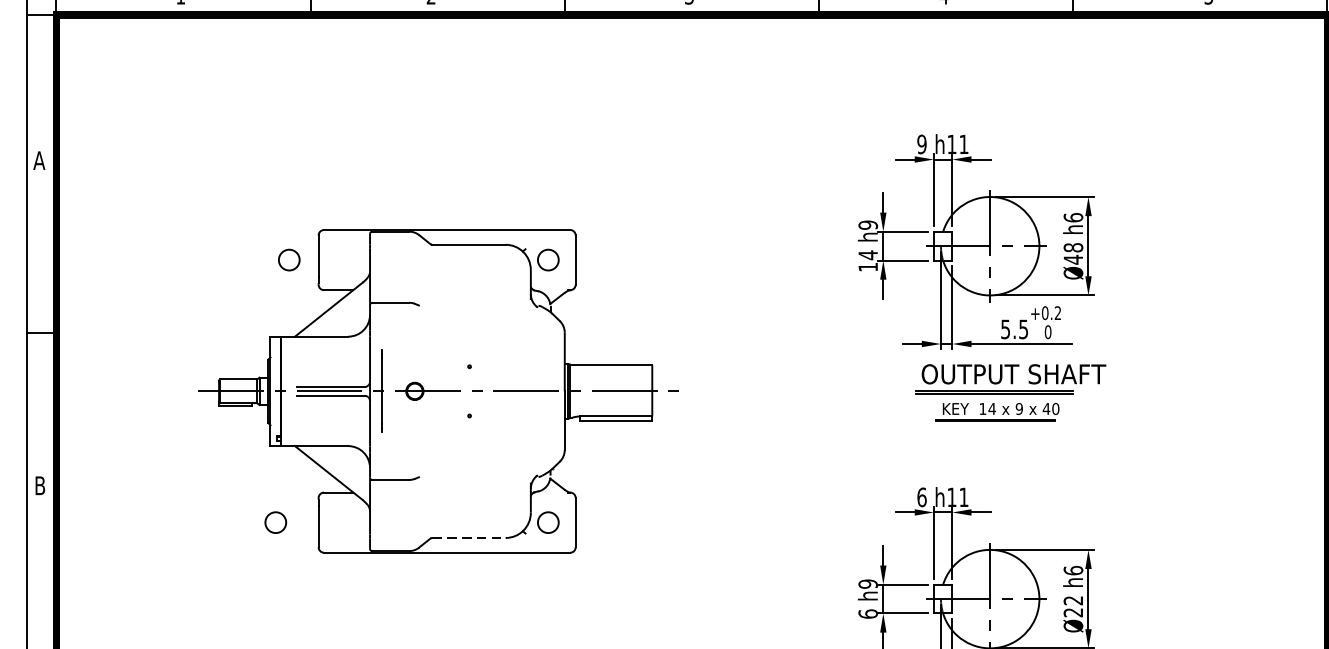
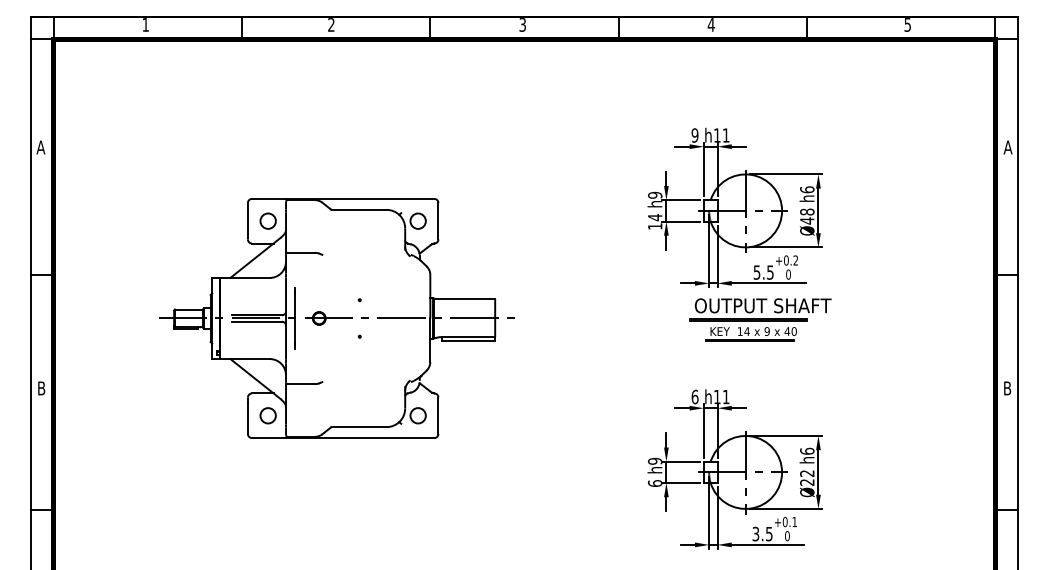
circle: (288, 259) -> (267, 220), moved
circle: (274, 522) -> (267, 415), moved
line: (469, 538) -> (359, 427), dashed -> solid

